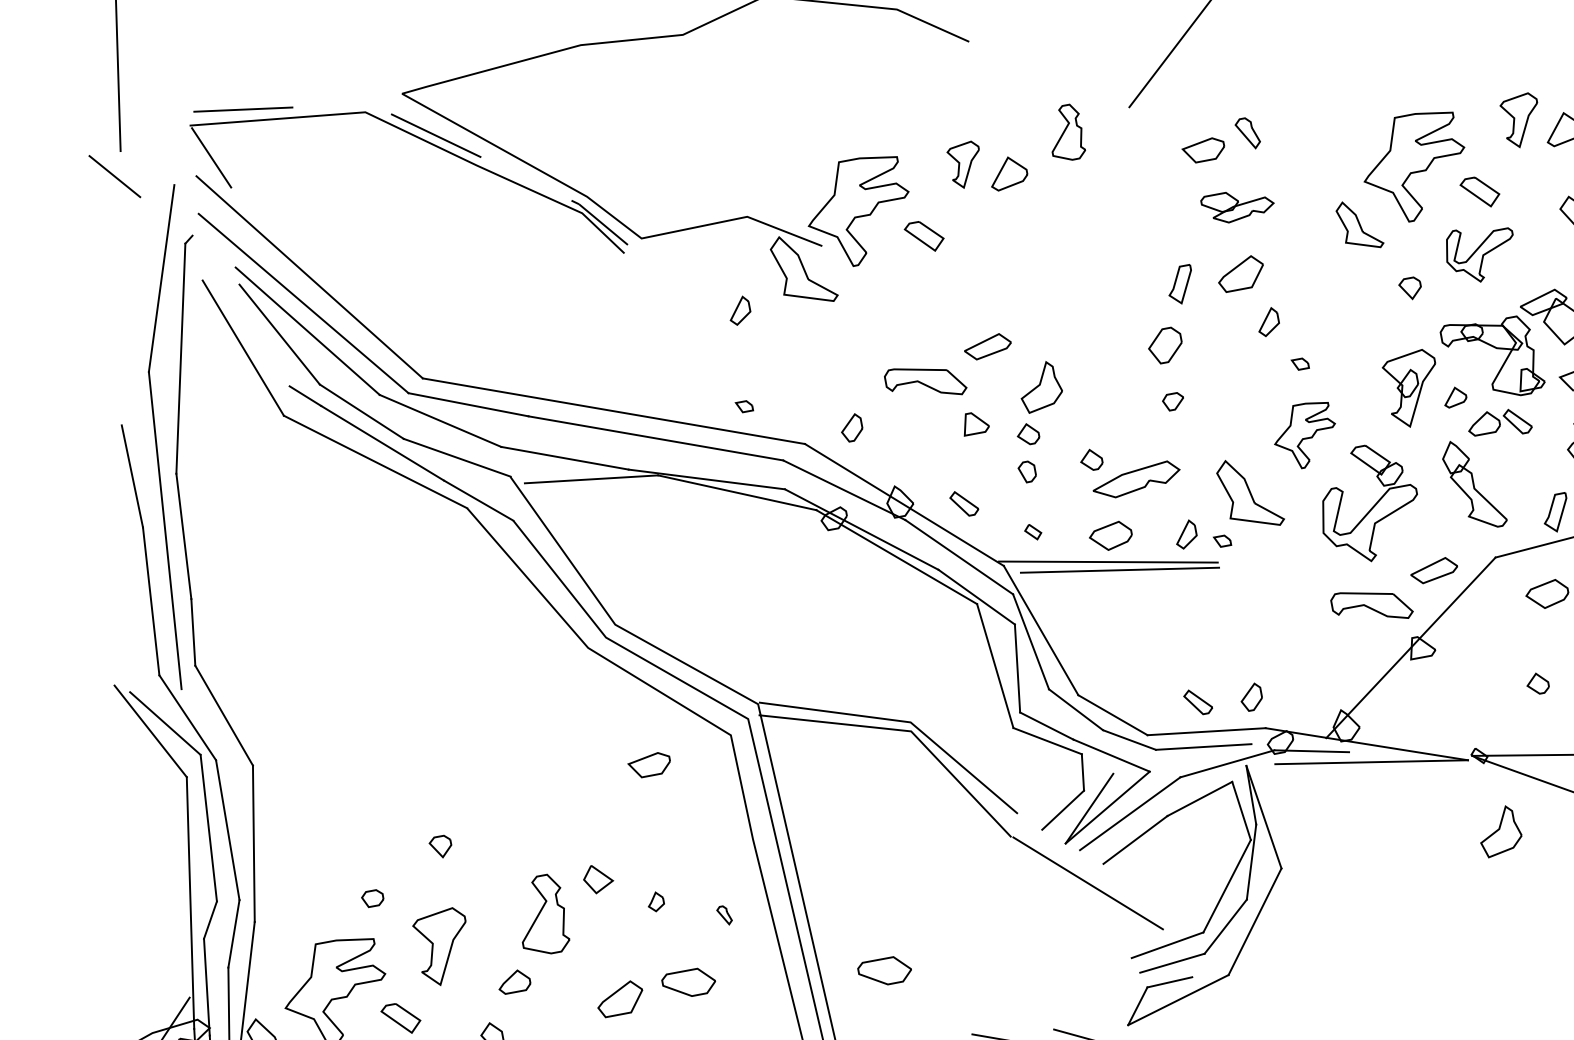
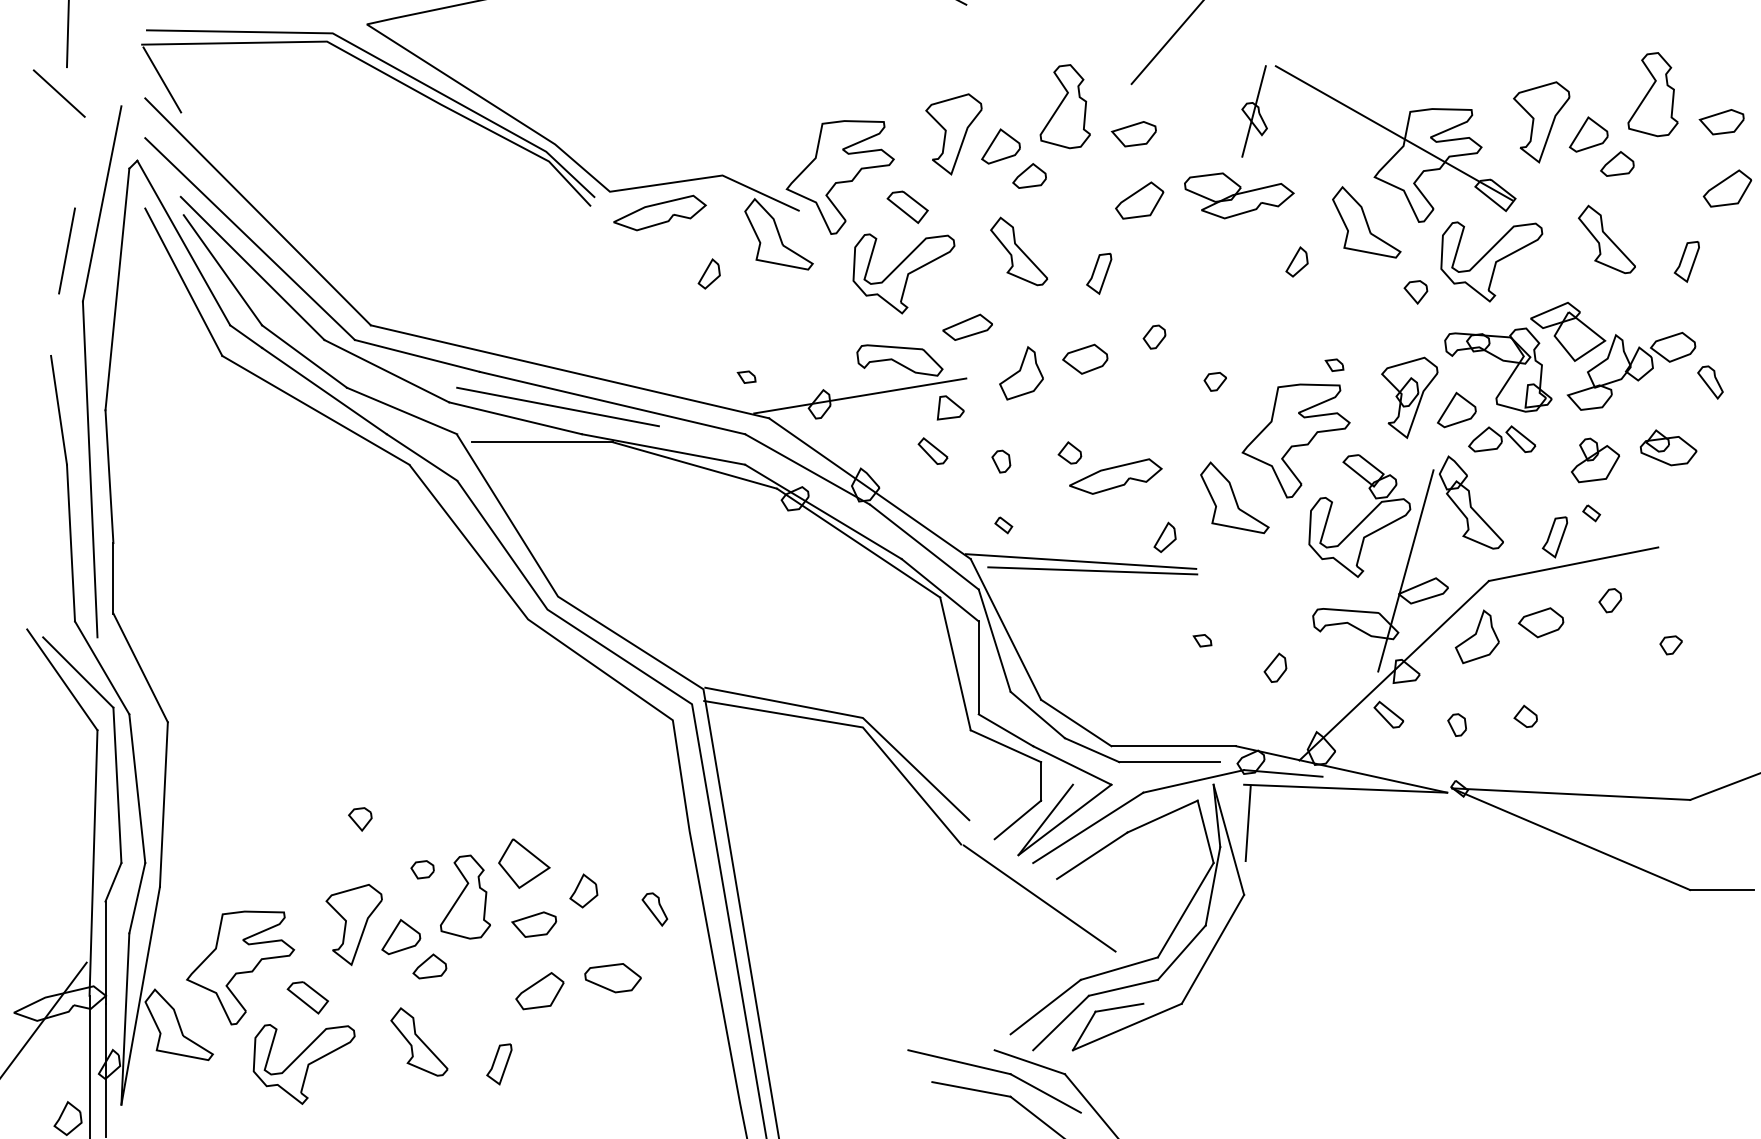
part: (1519, 120) -> (1541, 122), size x1.43
line: (1246, 126) -> (1253, 111), added
line: (423, 129) -> (387, 63), dashed -> solid
part: (1067, 132) -> (1064, 106), size x1.43
line: (1380, 139) -> (1393, 133), added
part: (1203, 150) -> (1133, 134), moved
part: (963, 164) -> (953, 134), size x1.67
part: (1037, 199) -> (1029, 175), added
part: (1237, 206) -> (1239, 195), size x1.43
part: (1359, 225) -> (1366, 222), size x1.43
part: (1480, 254) -> (1491, 261), size x1.43
part: (689, 255) -> (659, 212), added
part: (1032, 272) -> (1019, 251), added
part: (1240, 273) -> (1139, 200), moved
part: (1180, 284) -> (1099, 273), moved
part: (924, 299) -> (903, 273), added
line: (240, 310) -> (183, 242), added
part: (1268, 321) -> (1296, 261), moved
line: (131, 324) -> (67, 250), added
part: (1165, 344) -> (1154, 336), size x0.62
part: (1300, 363) -> (1334, 364), moved
part: (1455, 397) -> (1456, 409), size x1.67
part: (1172, 401) -> (1214, 381), moved
part: (744, 406) -> (746, 376), moved
line: (890, 417) -> (860, 395), added
part: (1028, 433) -> (1004, 421), removed
part: (1304, 435) -> (1295, 440), size x1.67
line: (604, 444) -> (557, 406), added
part: (963, 503) -> (932, 450), moved
part: (1111, 535) -> (1085, 358), moved
part: (1222, 540) -> (1202, 640), moved
line: (1416, 552) -> (1405, 570), added
part: (1472, 695) -> (1456, 724), added
part: (1251, 696) -> (1275, 667), moved
part: (1197, 702) -> (1388, 714), moved
part: (649, 765) -> (534, 924), moved
line: (1280, 800) -> (1247, 823), added
part: (1500, 831) -> (1476, 636), moved
part: (598, 879) -> (524, 863), size x1.67
part: (372, 898) -> (422, 869), moved
part: (655, 901) -> (583, 890), size x1.67
part: (724, 915) -> (654, 909), size x1.67
part: (486, 956) -> (401, 937), added
part: (884, 971) -> (819, 978), removed
line: (1099, 985) -> (1045, 1006), added
line: (1114, 999) -> (1060, 1022), added

